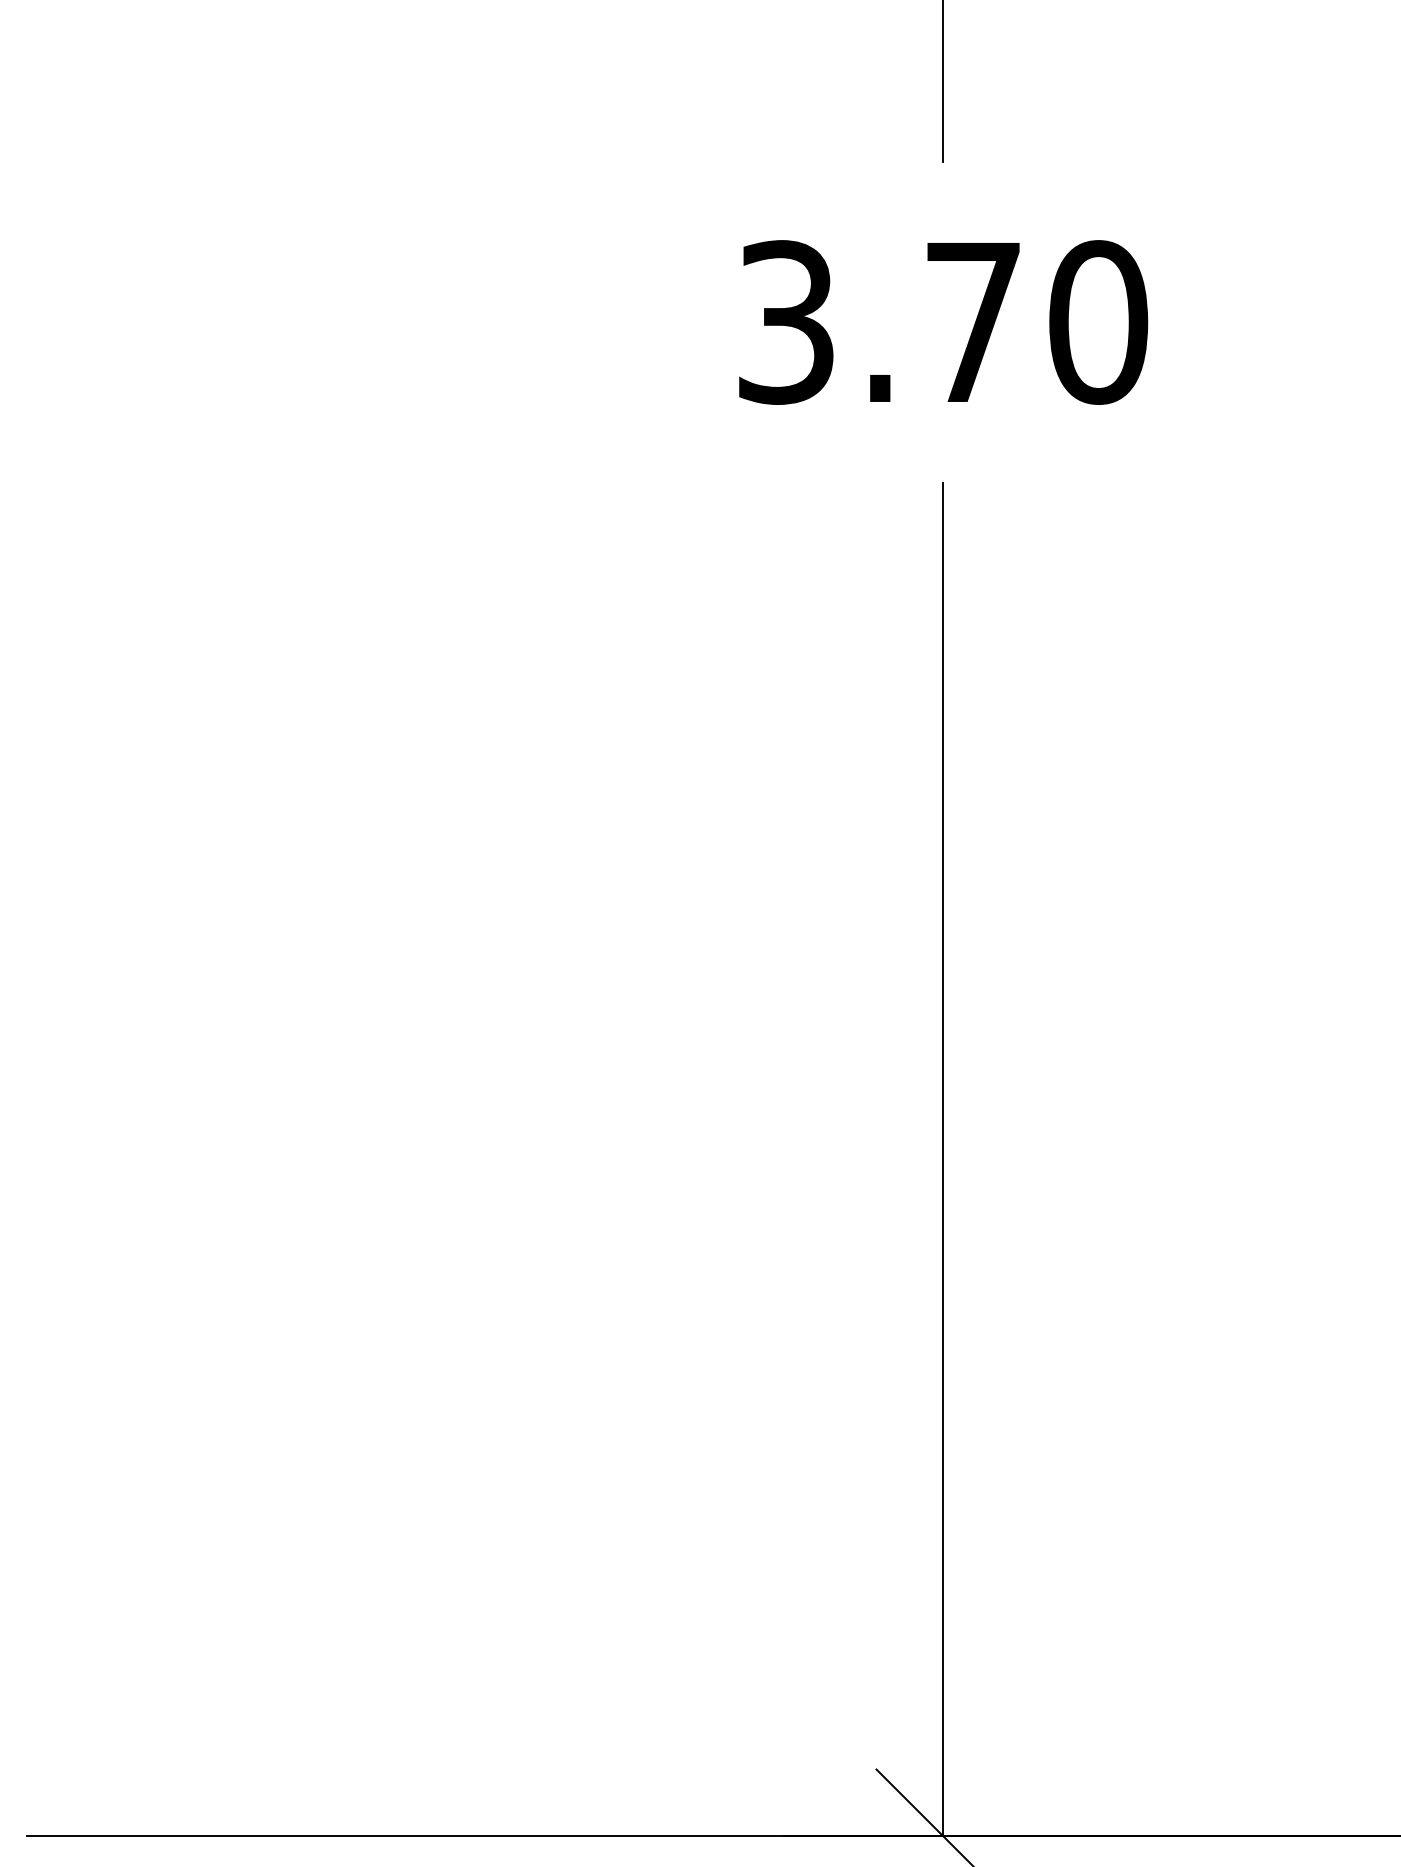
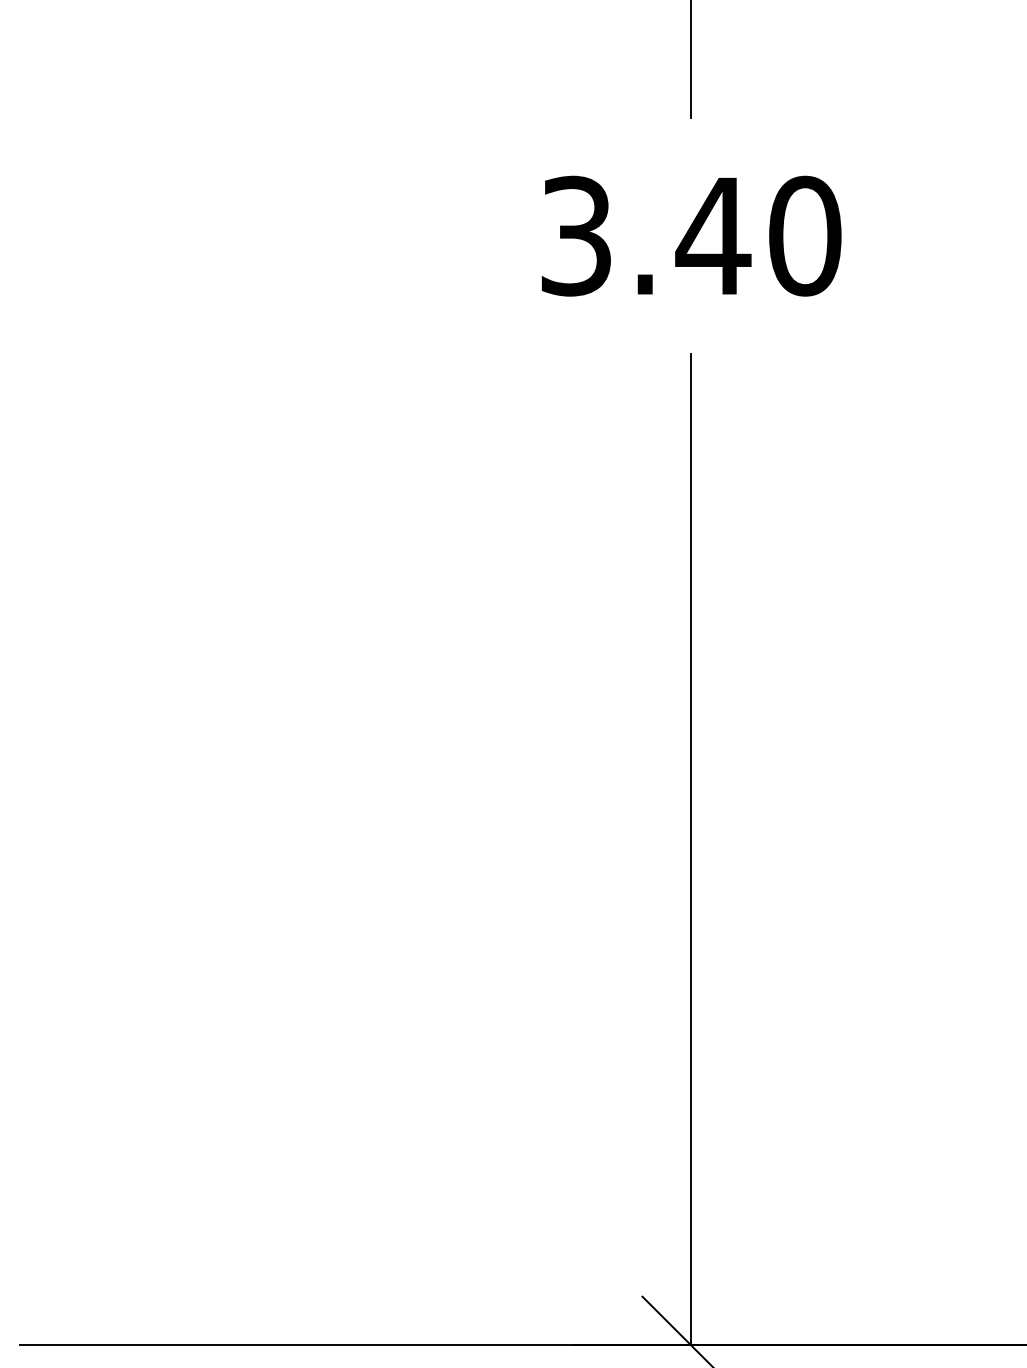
text: (973, 322) -> (713, 236), 3.70 -> 3.40

